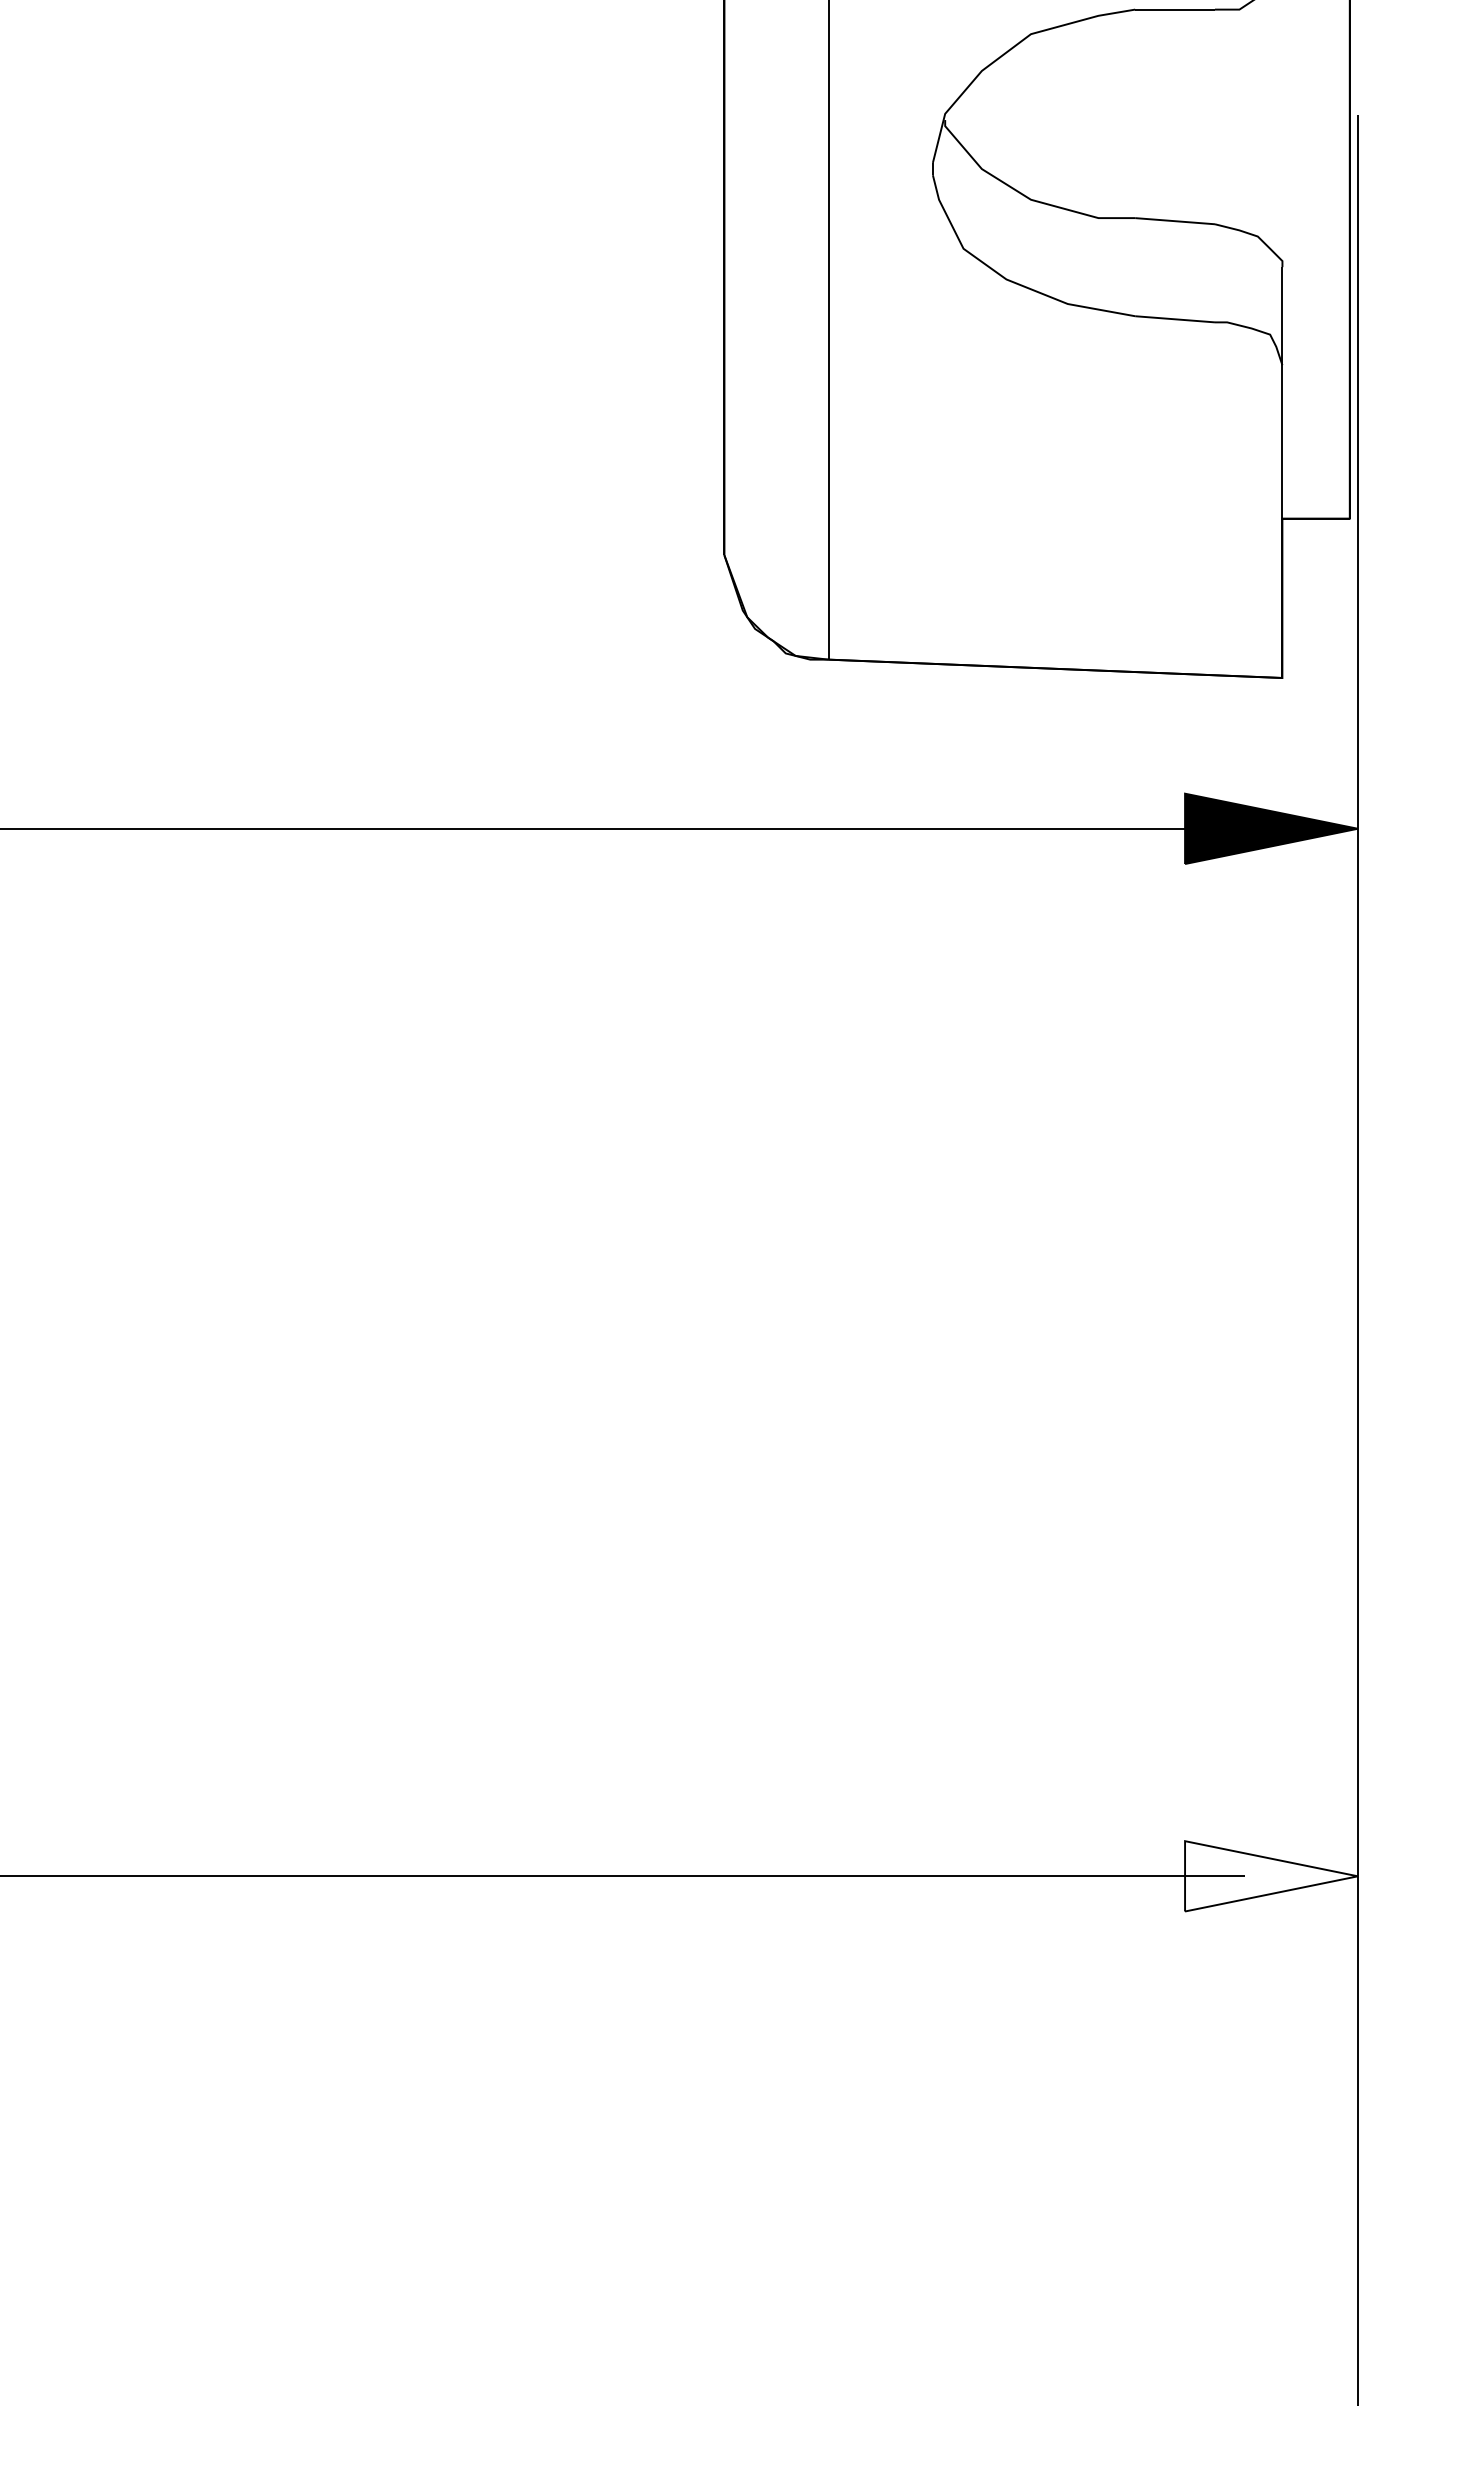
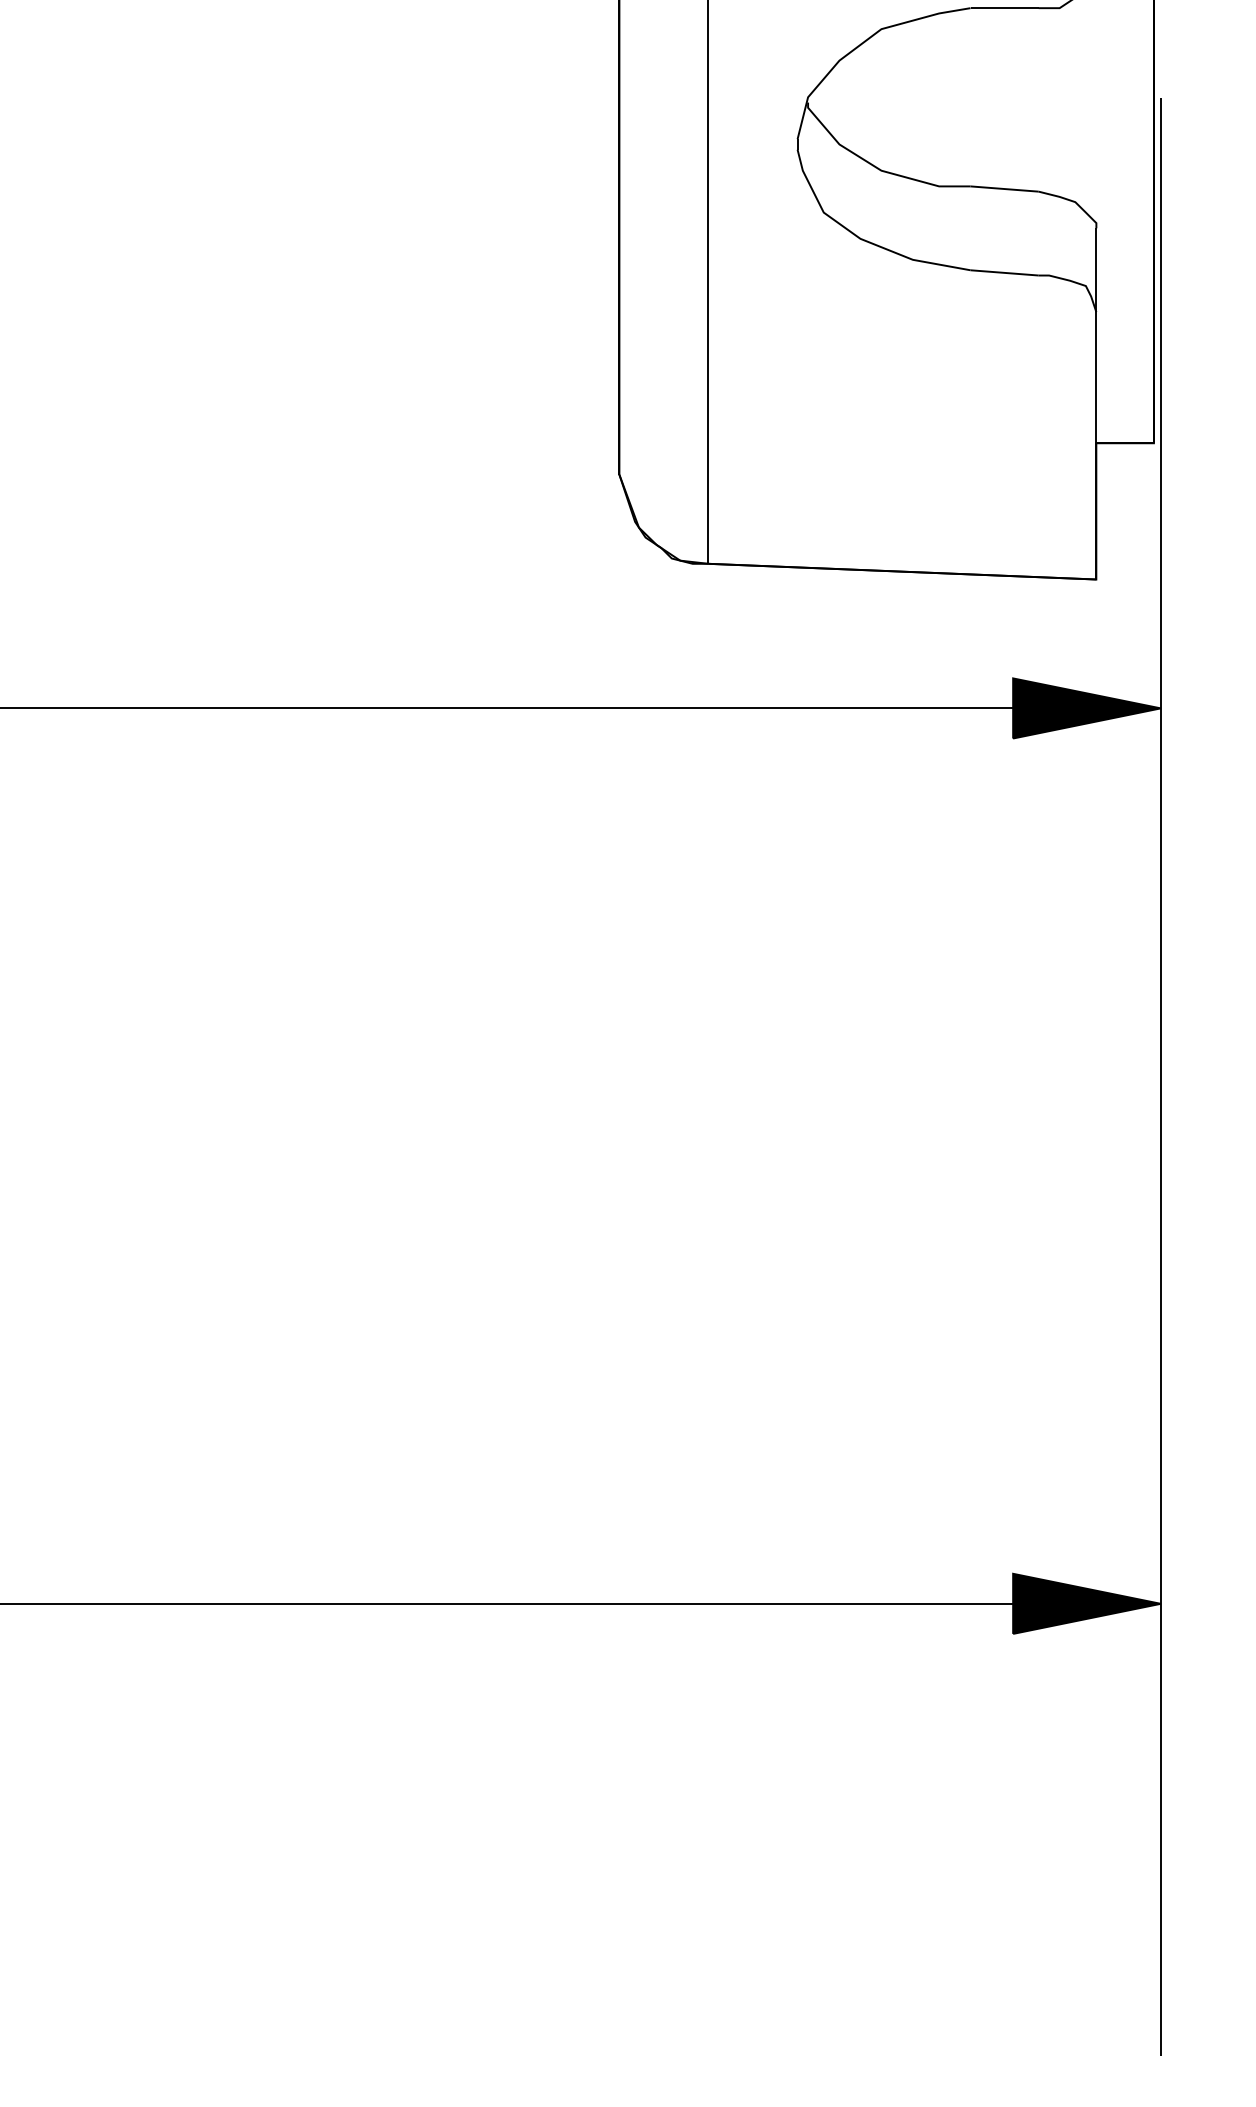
fill: (1271, 1876) -> (1087, 1603), added

